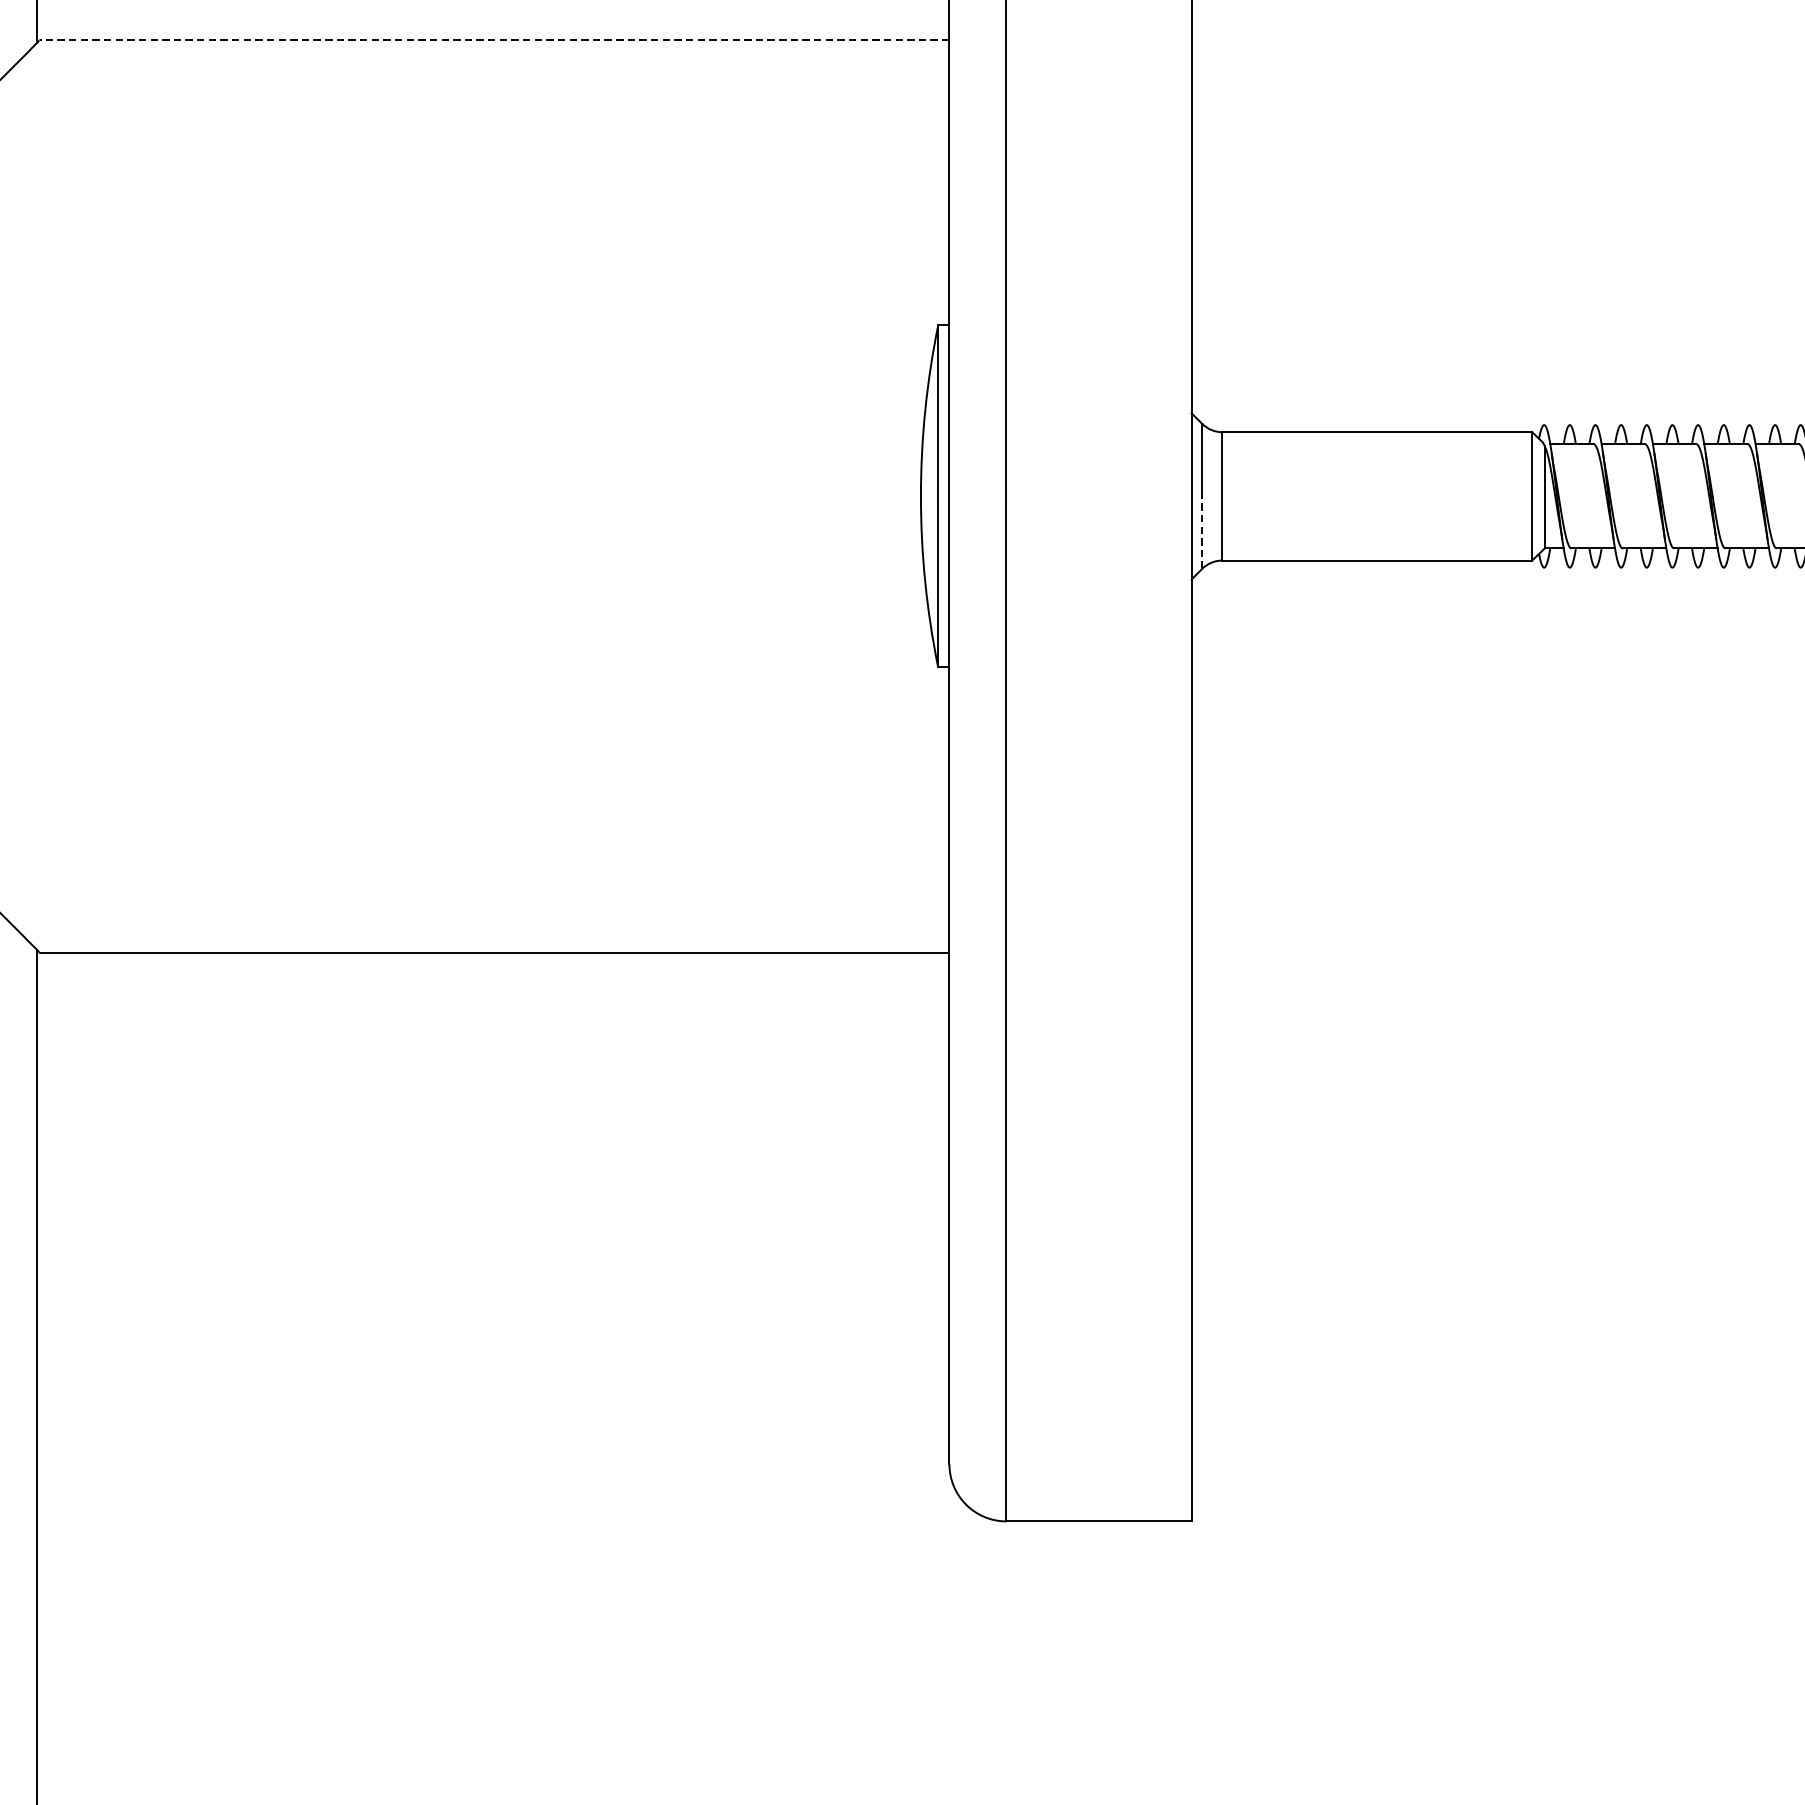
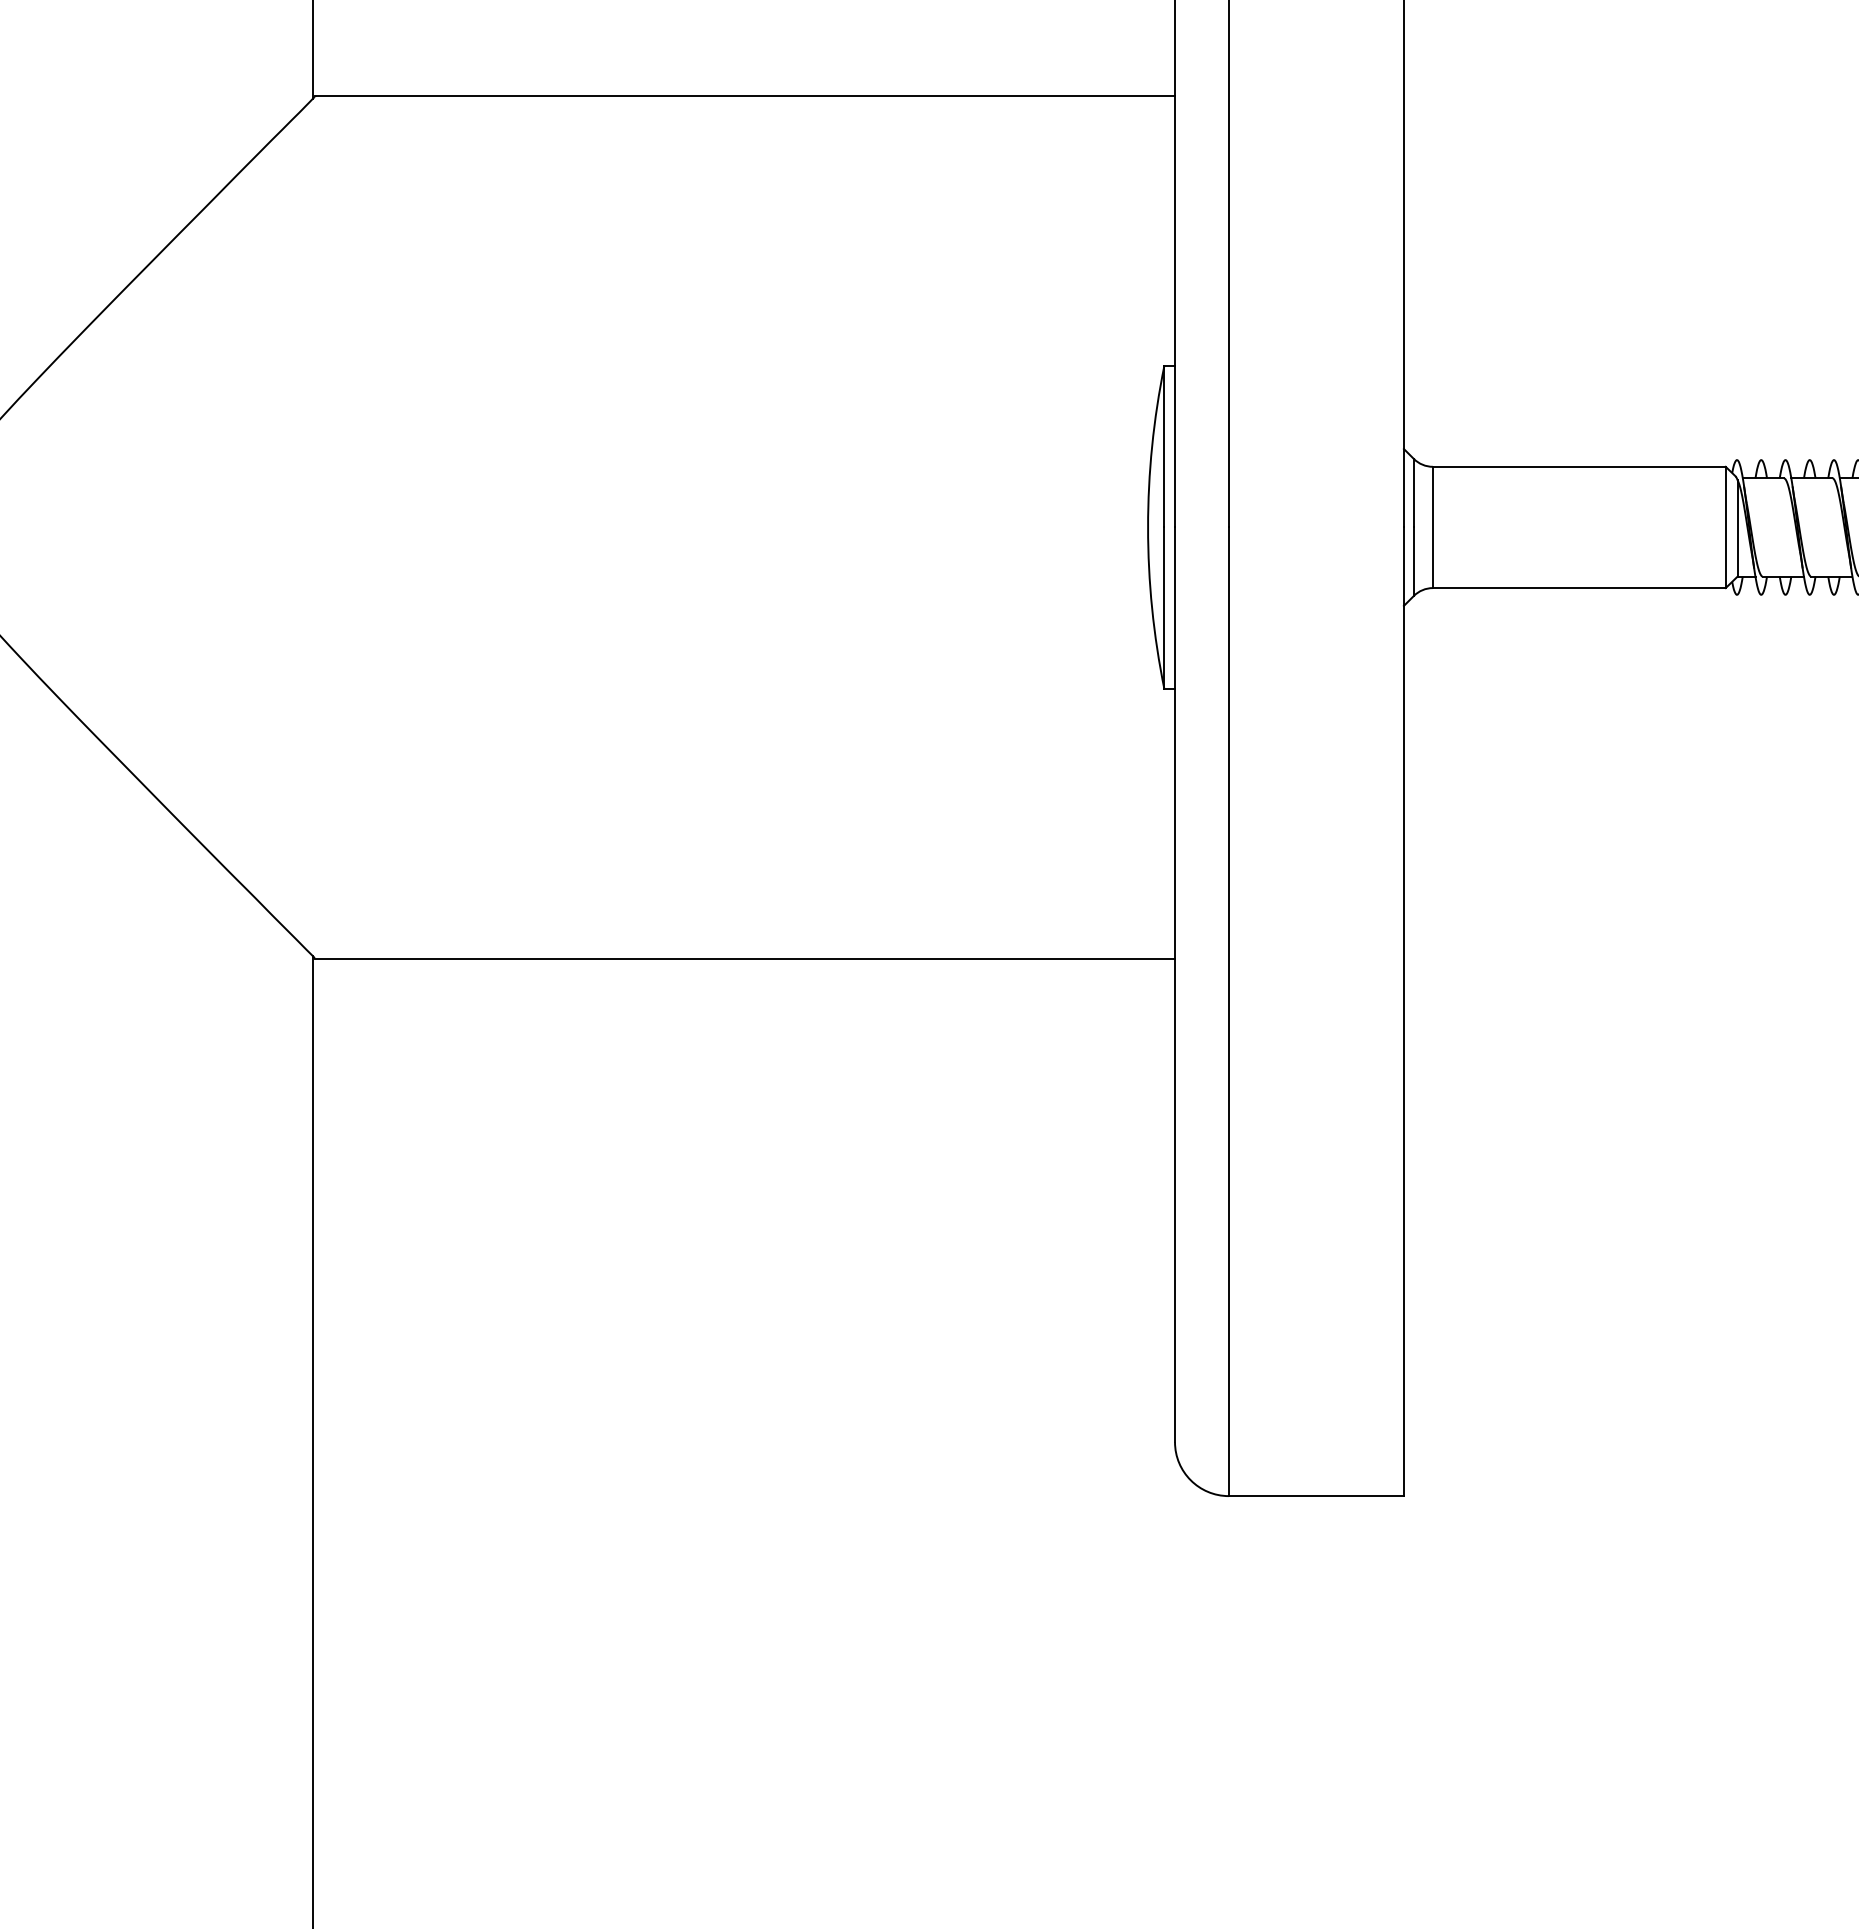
line: (494, 40) -> (745, 96), dashed -> solid
line: (1201, 532) -> (1413, 561), dashed -> solid

